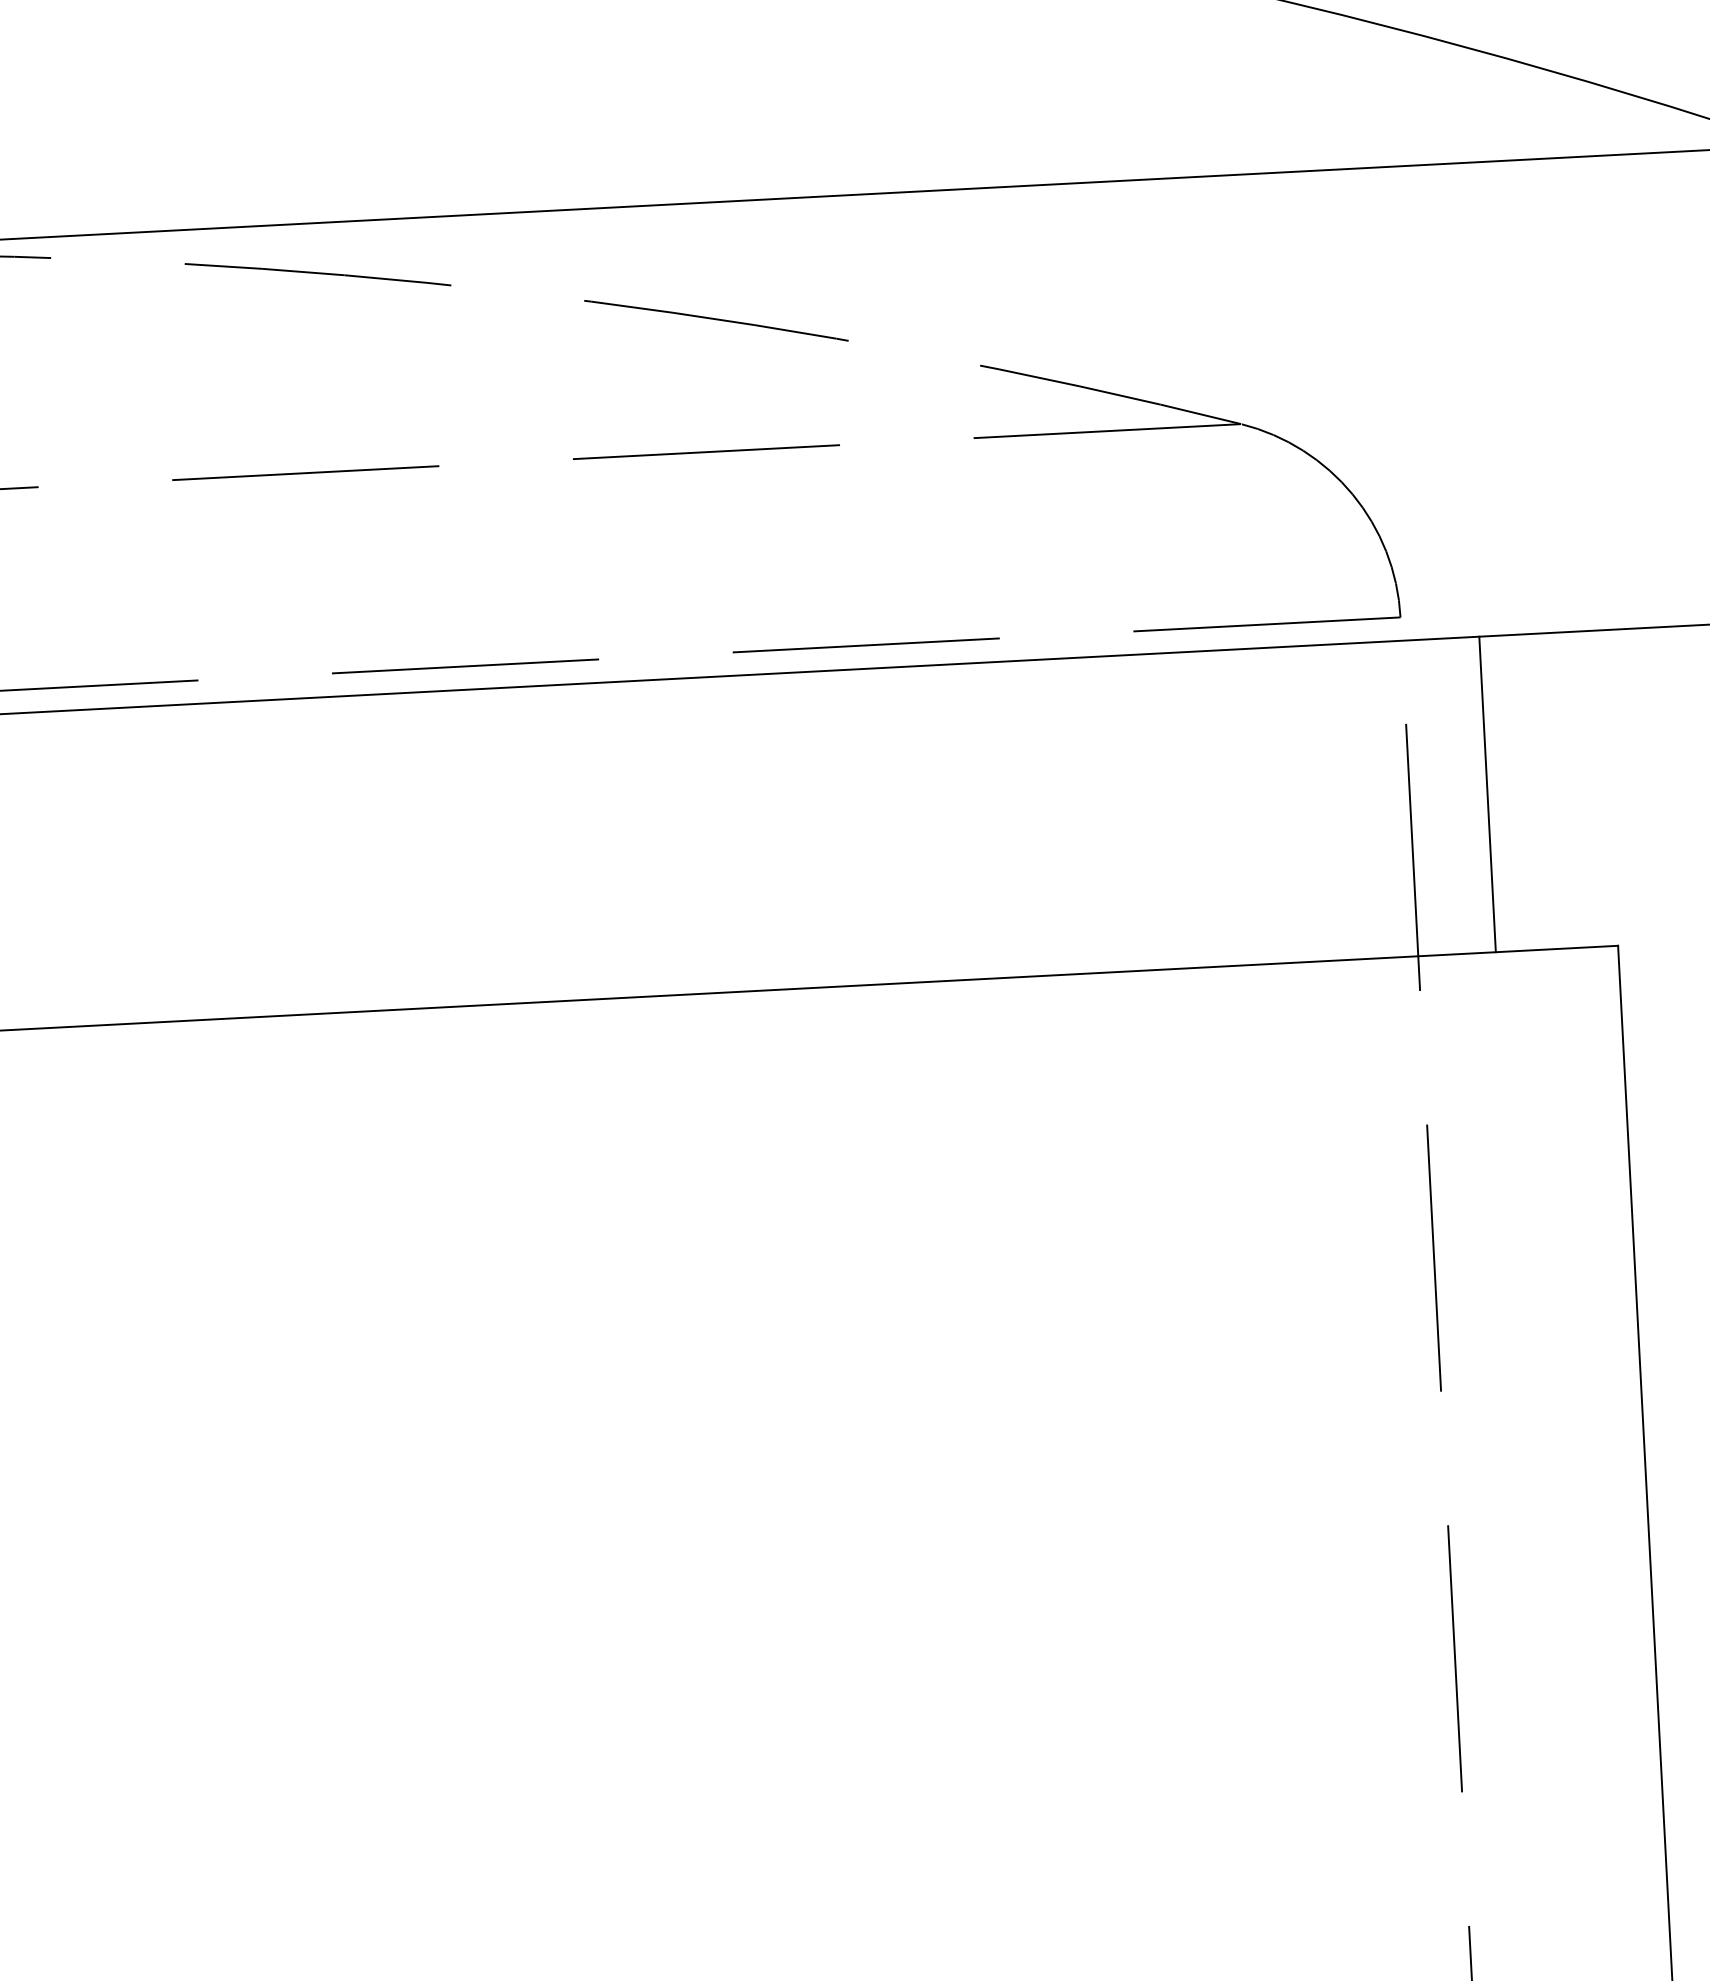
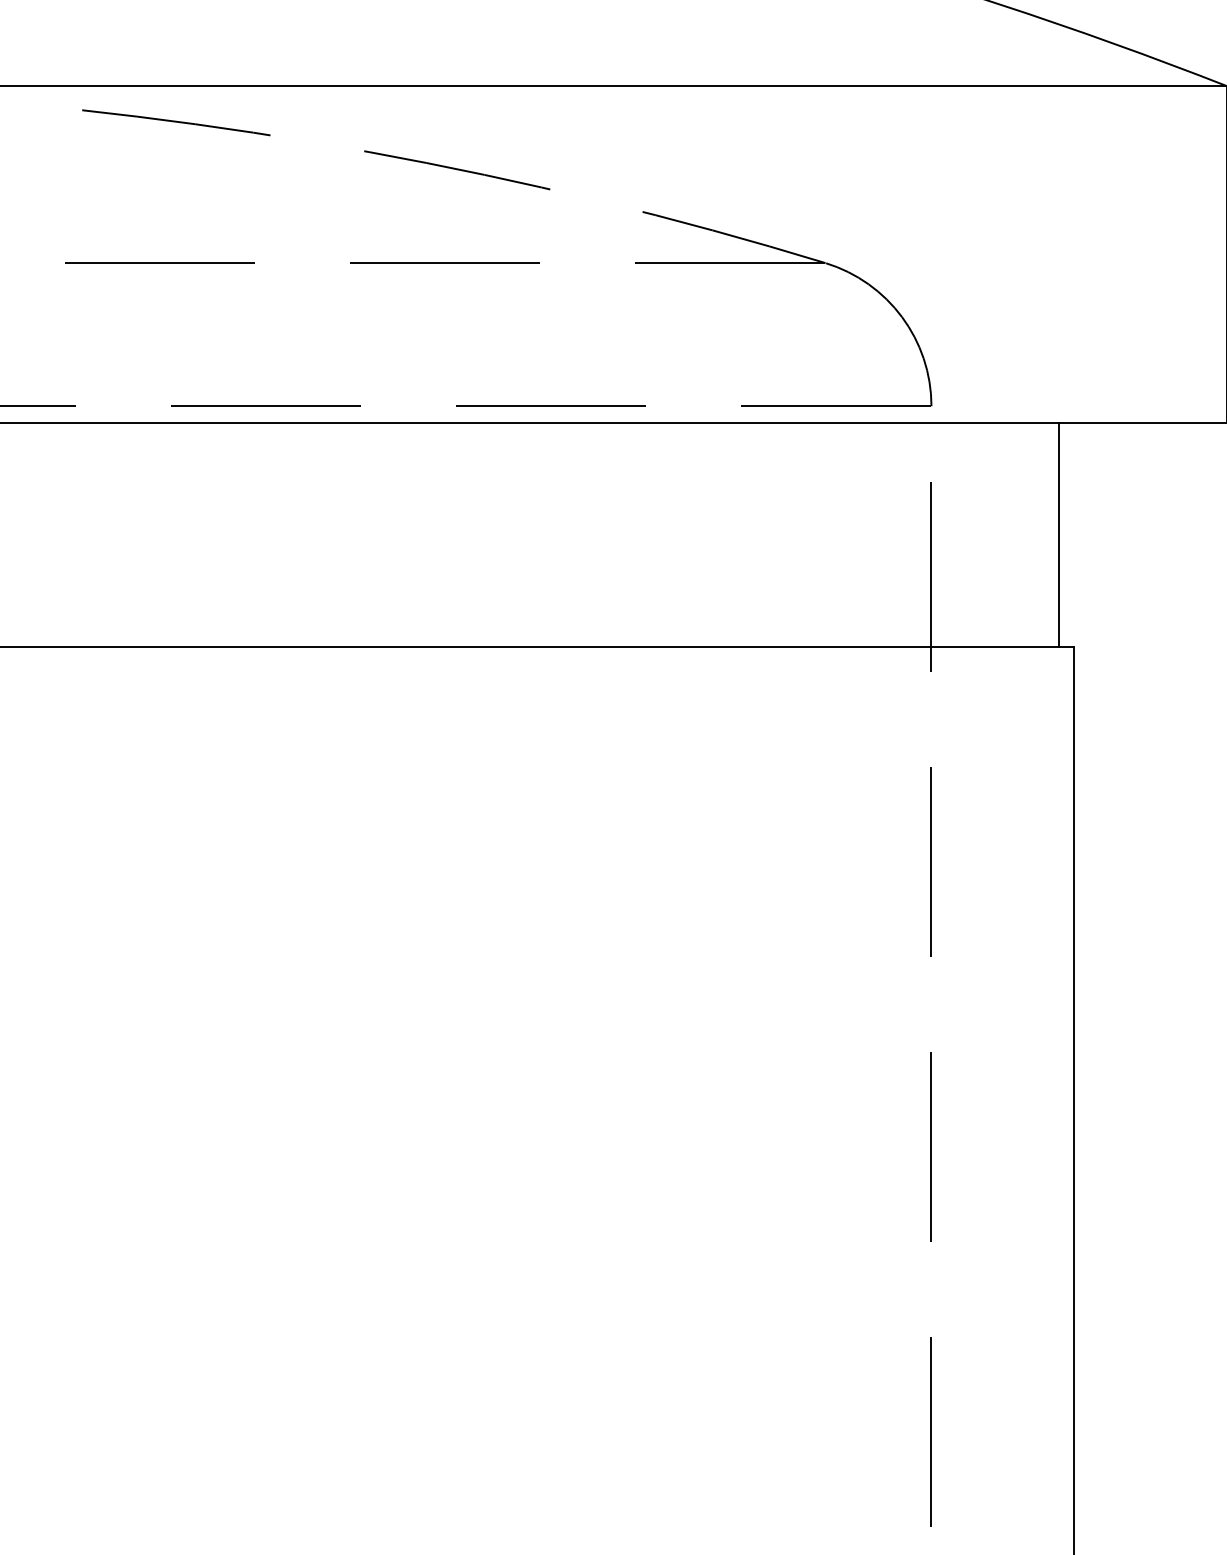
line: (1487, 793) -> (1058, 534), moved

